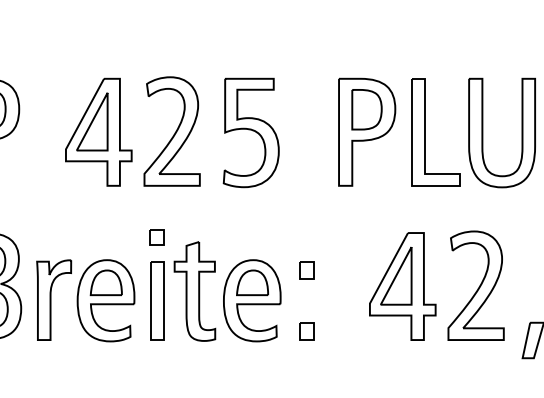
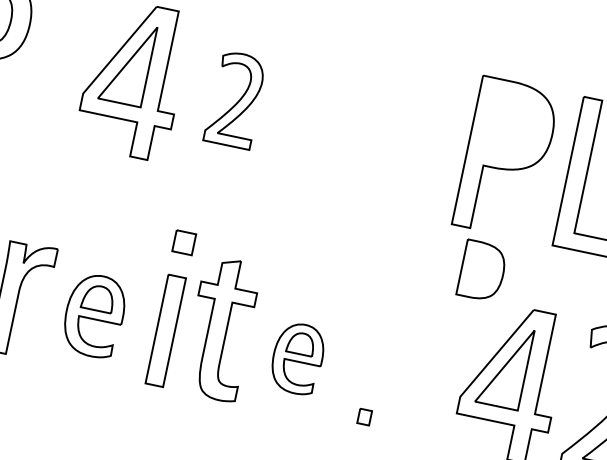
part: (366, 109) -> (481, 270), moved
part: (171, 131) -> (234, 99), size x0.6
part: (250, 132) -> (344, 124), removed
part: (306, 270) -> (381, 332), removed
part: (105, 300) -> (93, 315), size x0.7
part: (252, 300) -> (298, 358), size x0.6
part: (306, 331) -> (363, 417), size x0.6

